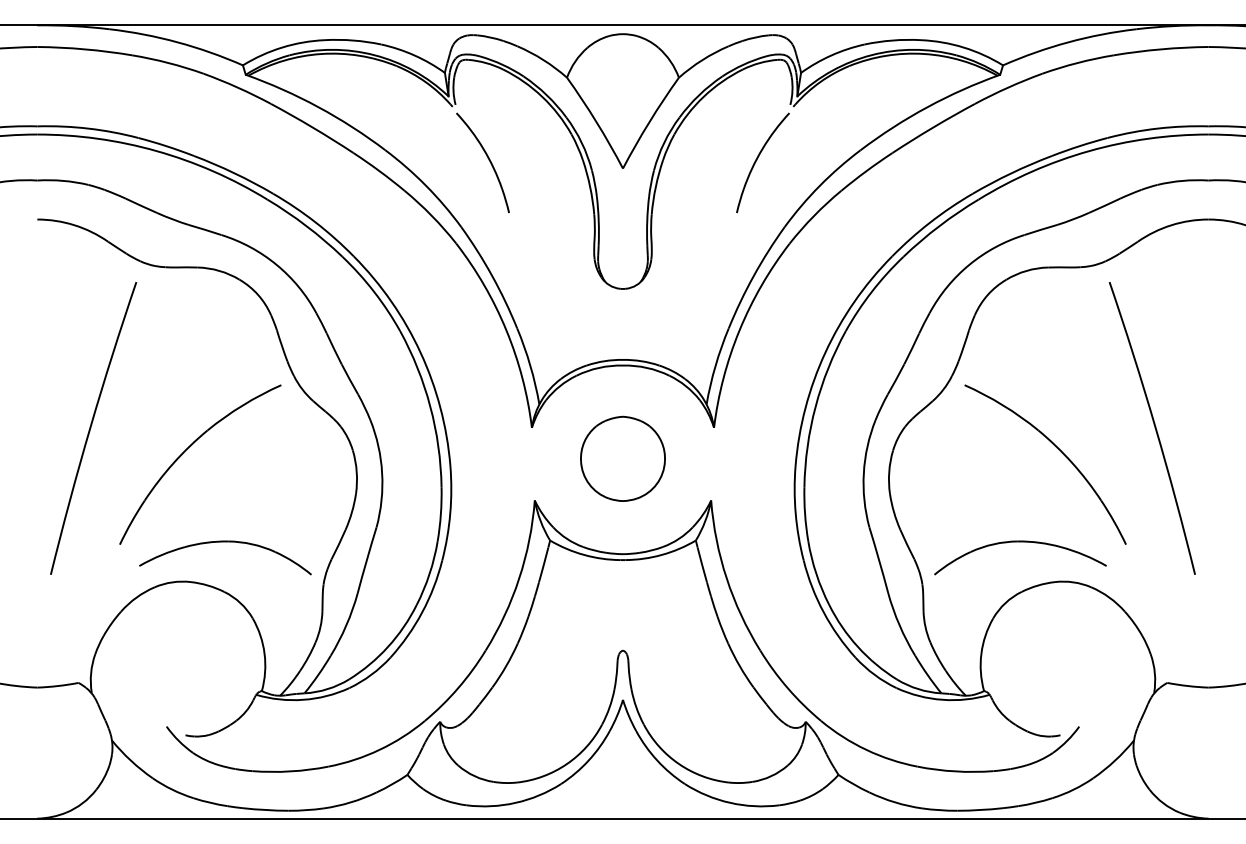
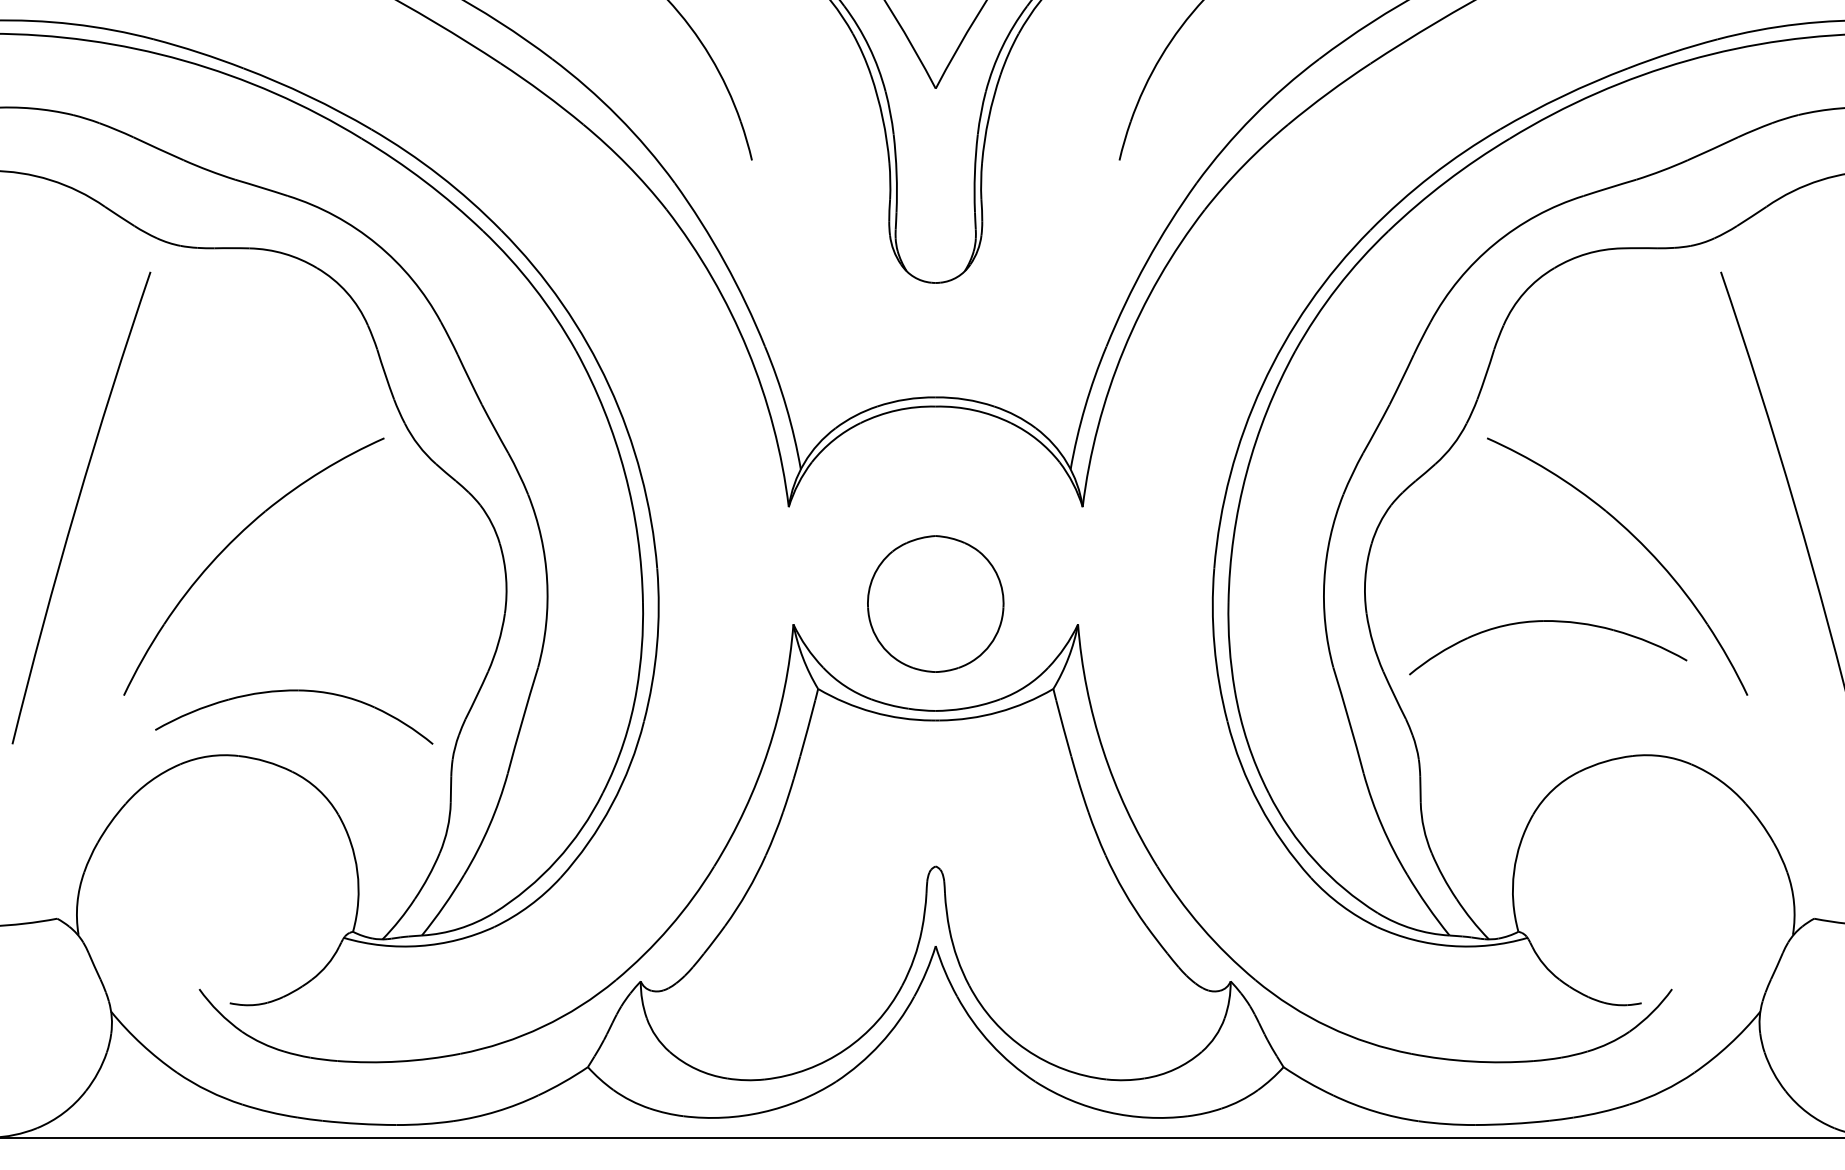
part: (622, 458) -> (934, 603), moved
part: (1020, 542) -> (1548, 622), moved

